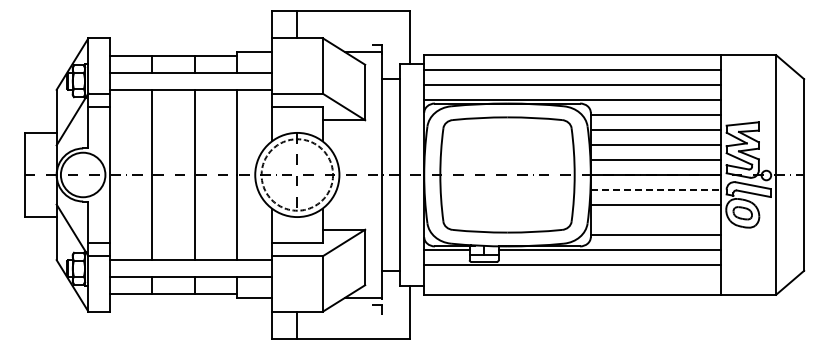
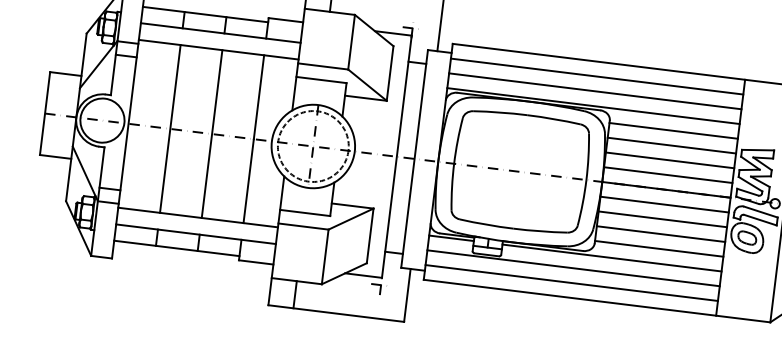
line: (656, 189) -> (665, 204), dashed -> solid
line: (655, 219) -> (660, 233), added
line: (572, 279) -> (571, 282), added

